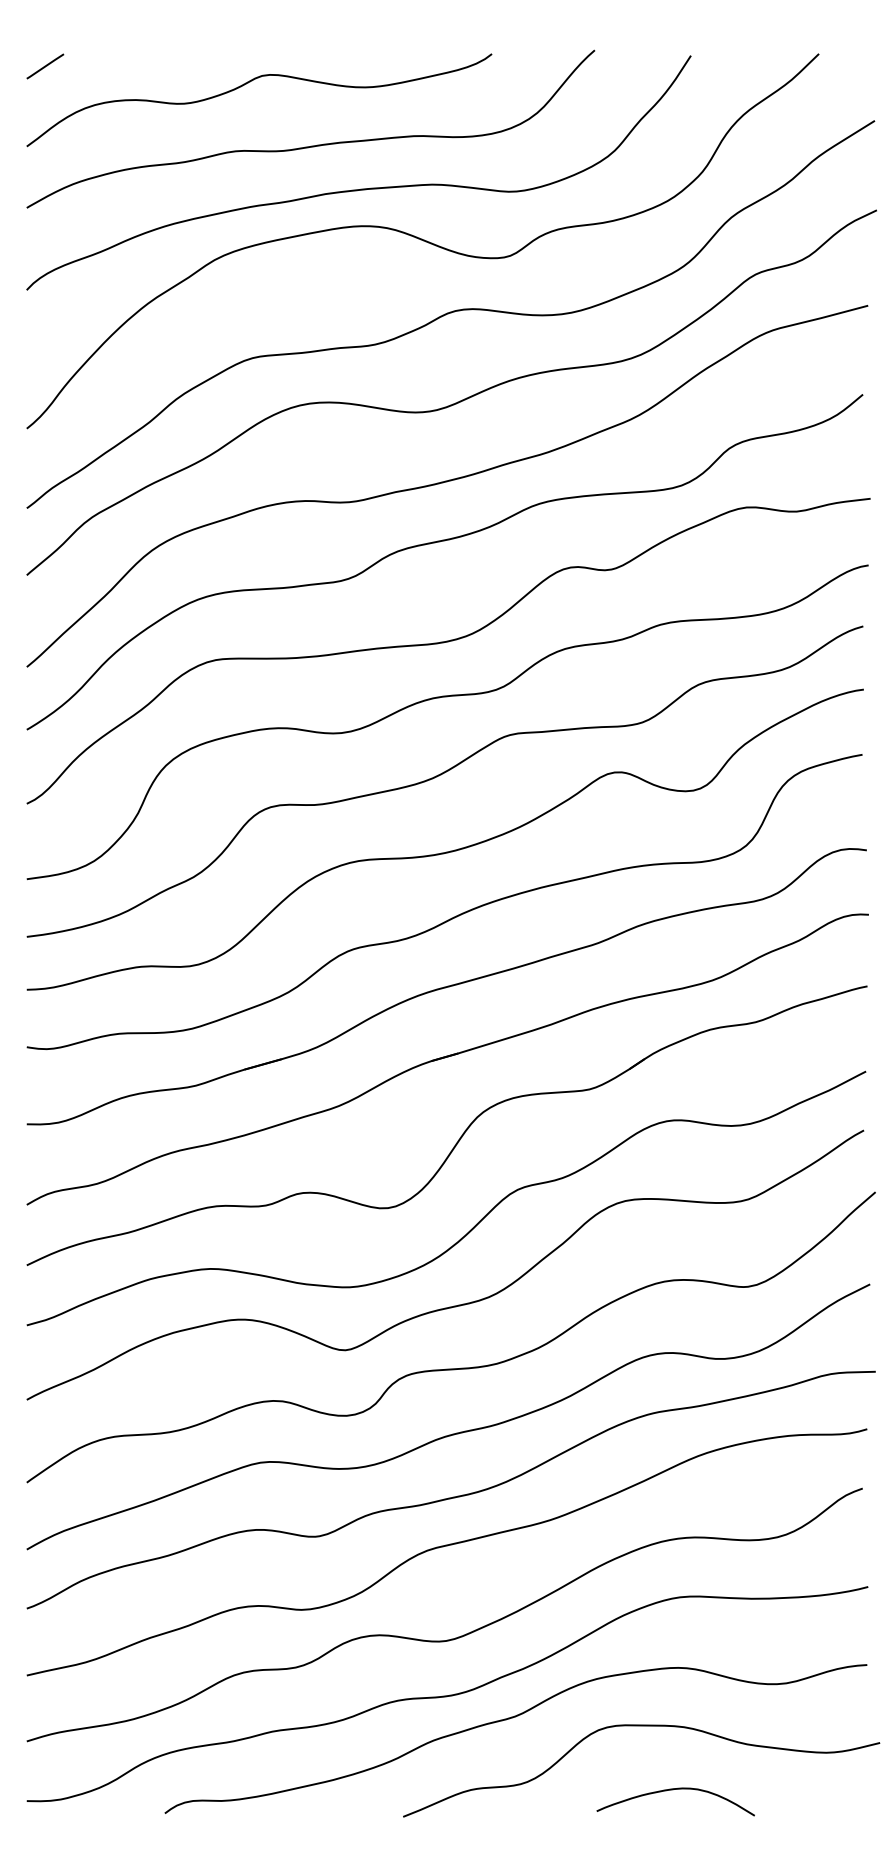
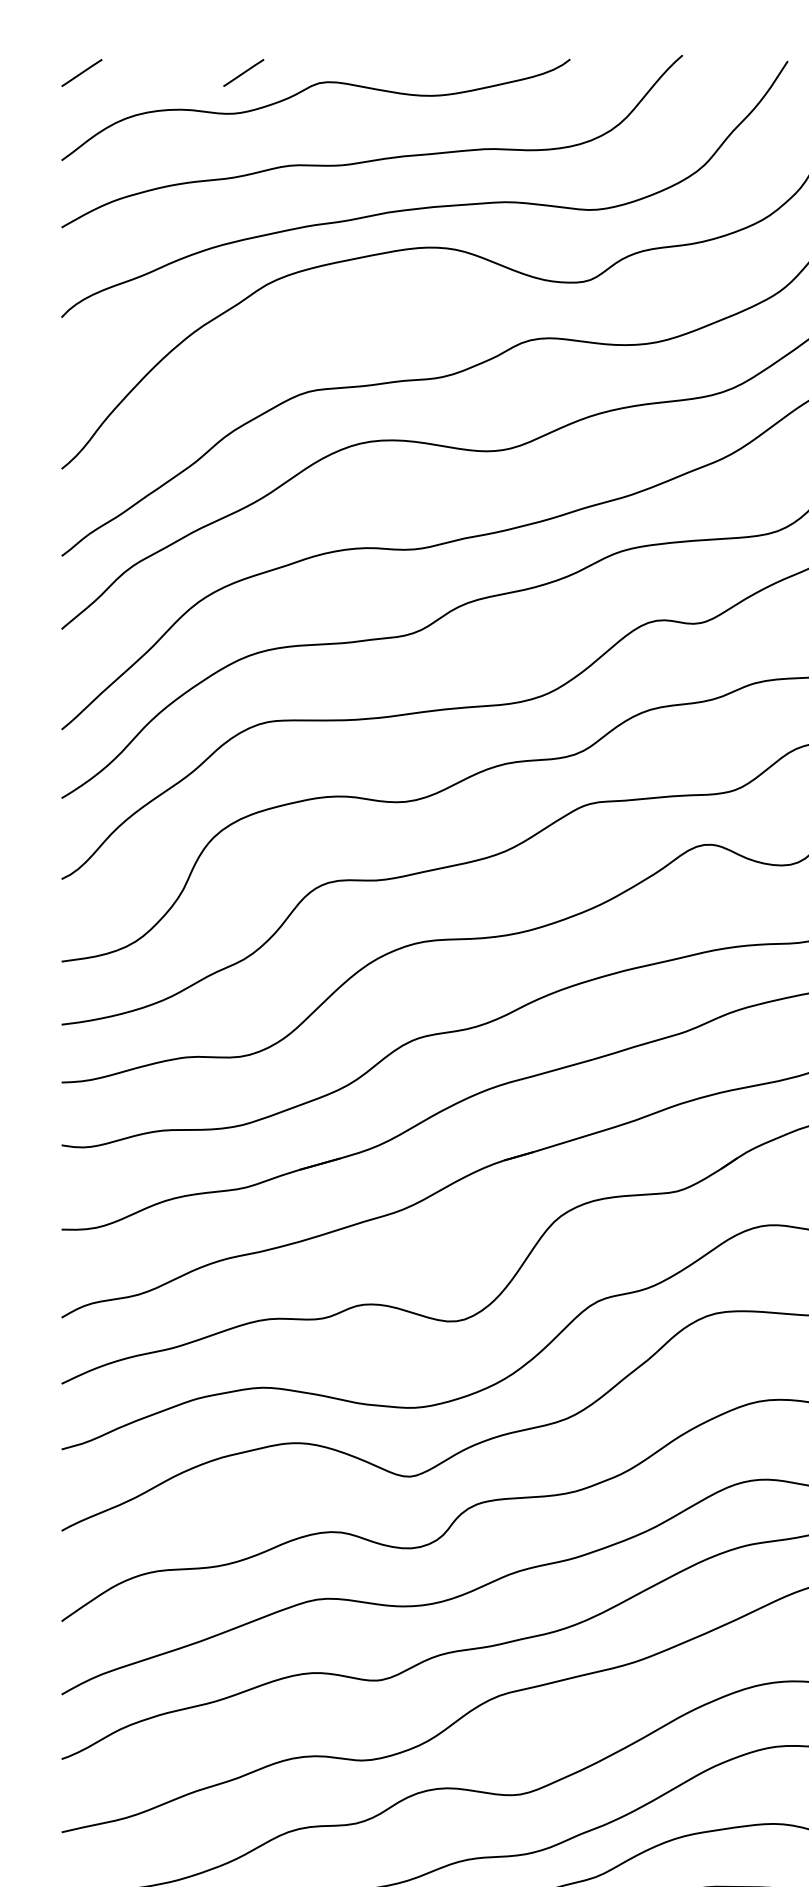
line: (193, 66) -> (243, 73), added

